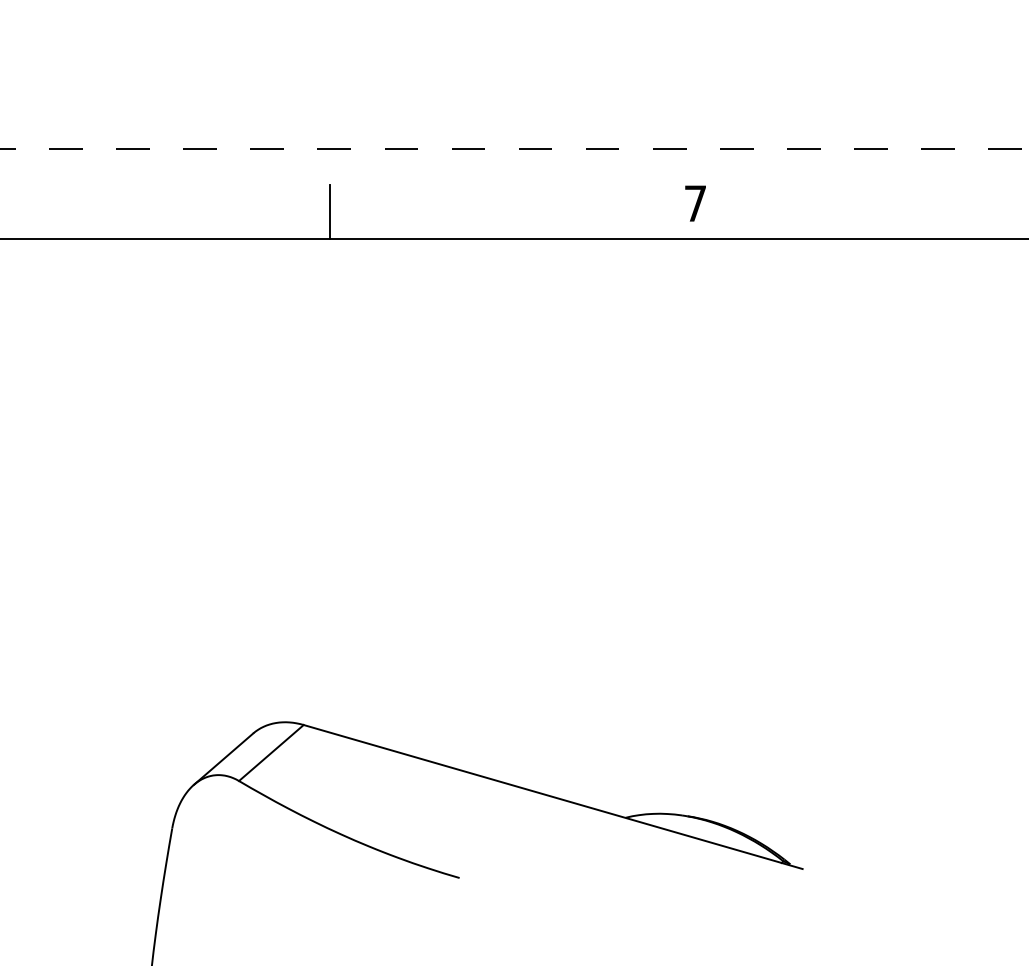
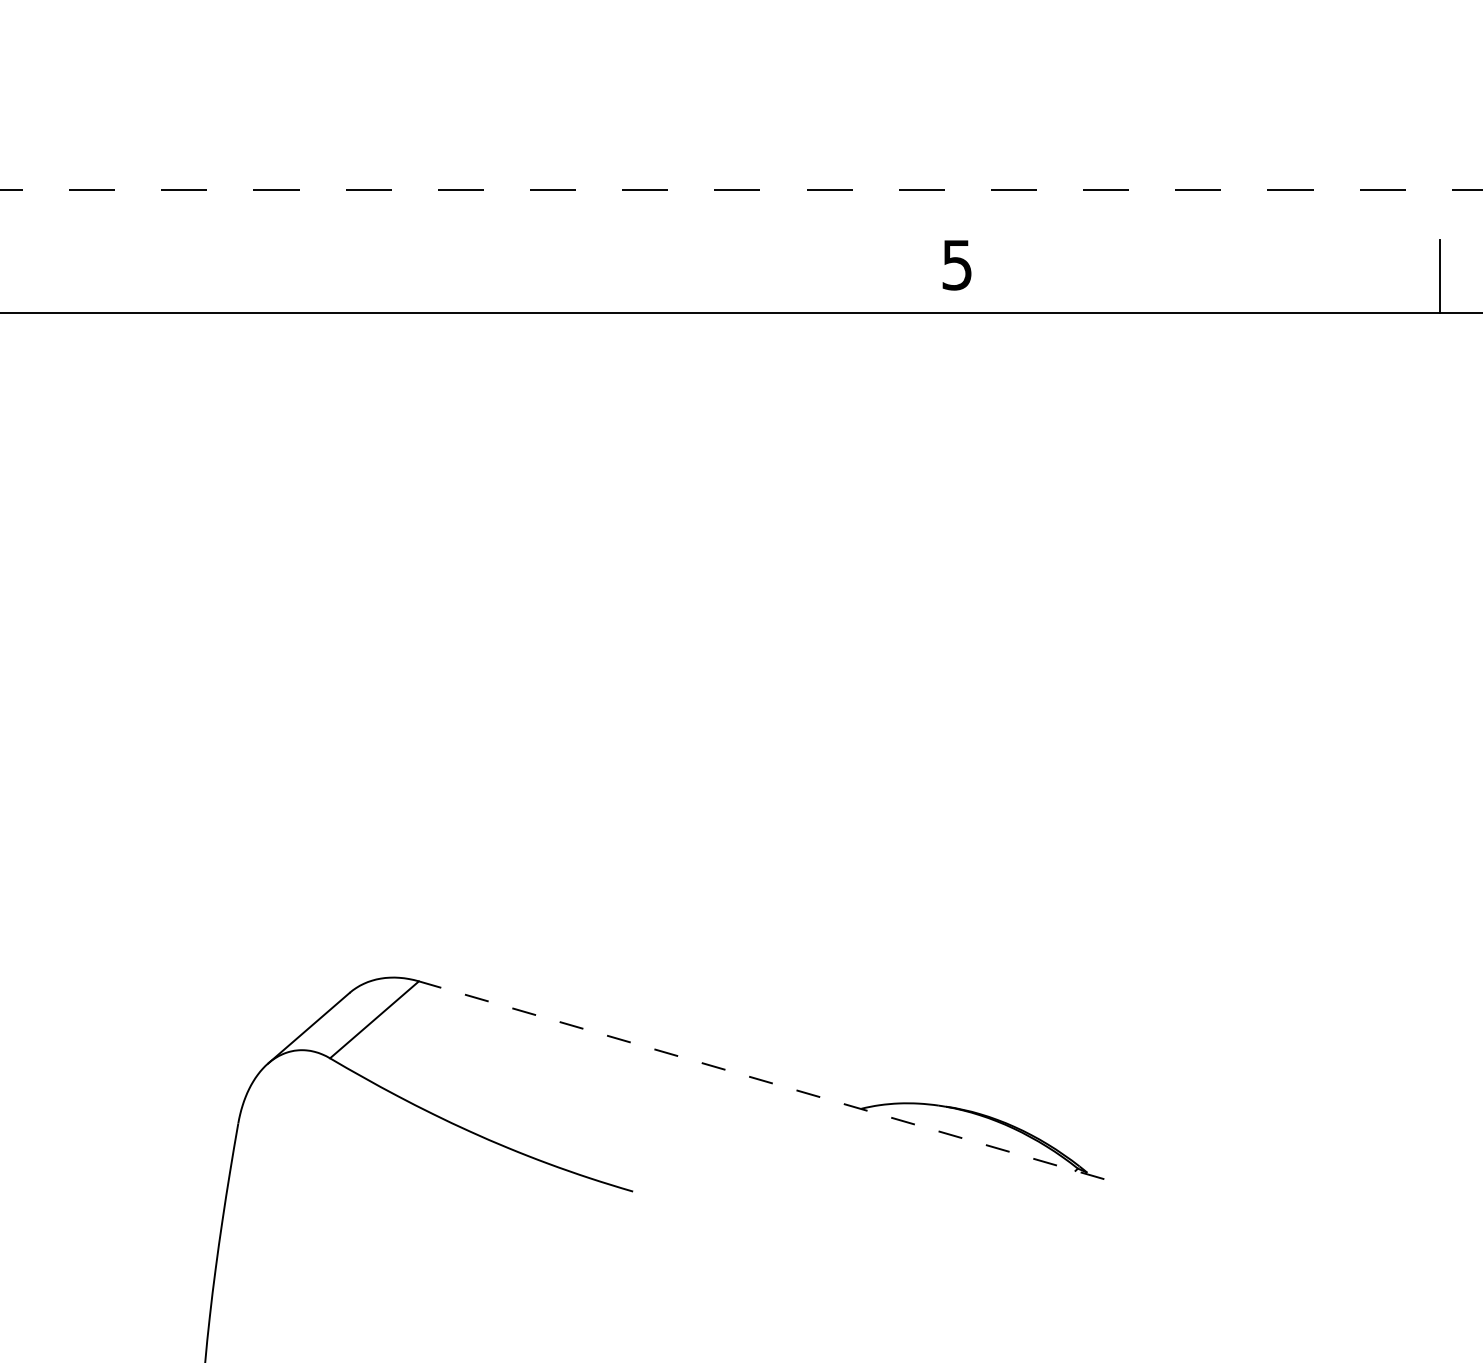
text: (695, 203) -> (956, 265), 7 -> 5
line: (329, 211) -> (454, 276), removed
line: (553, 797) -> (761, 1080), solid -> dashed

